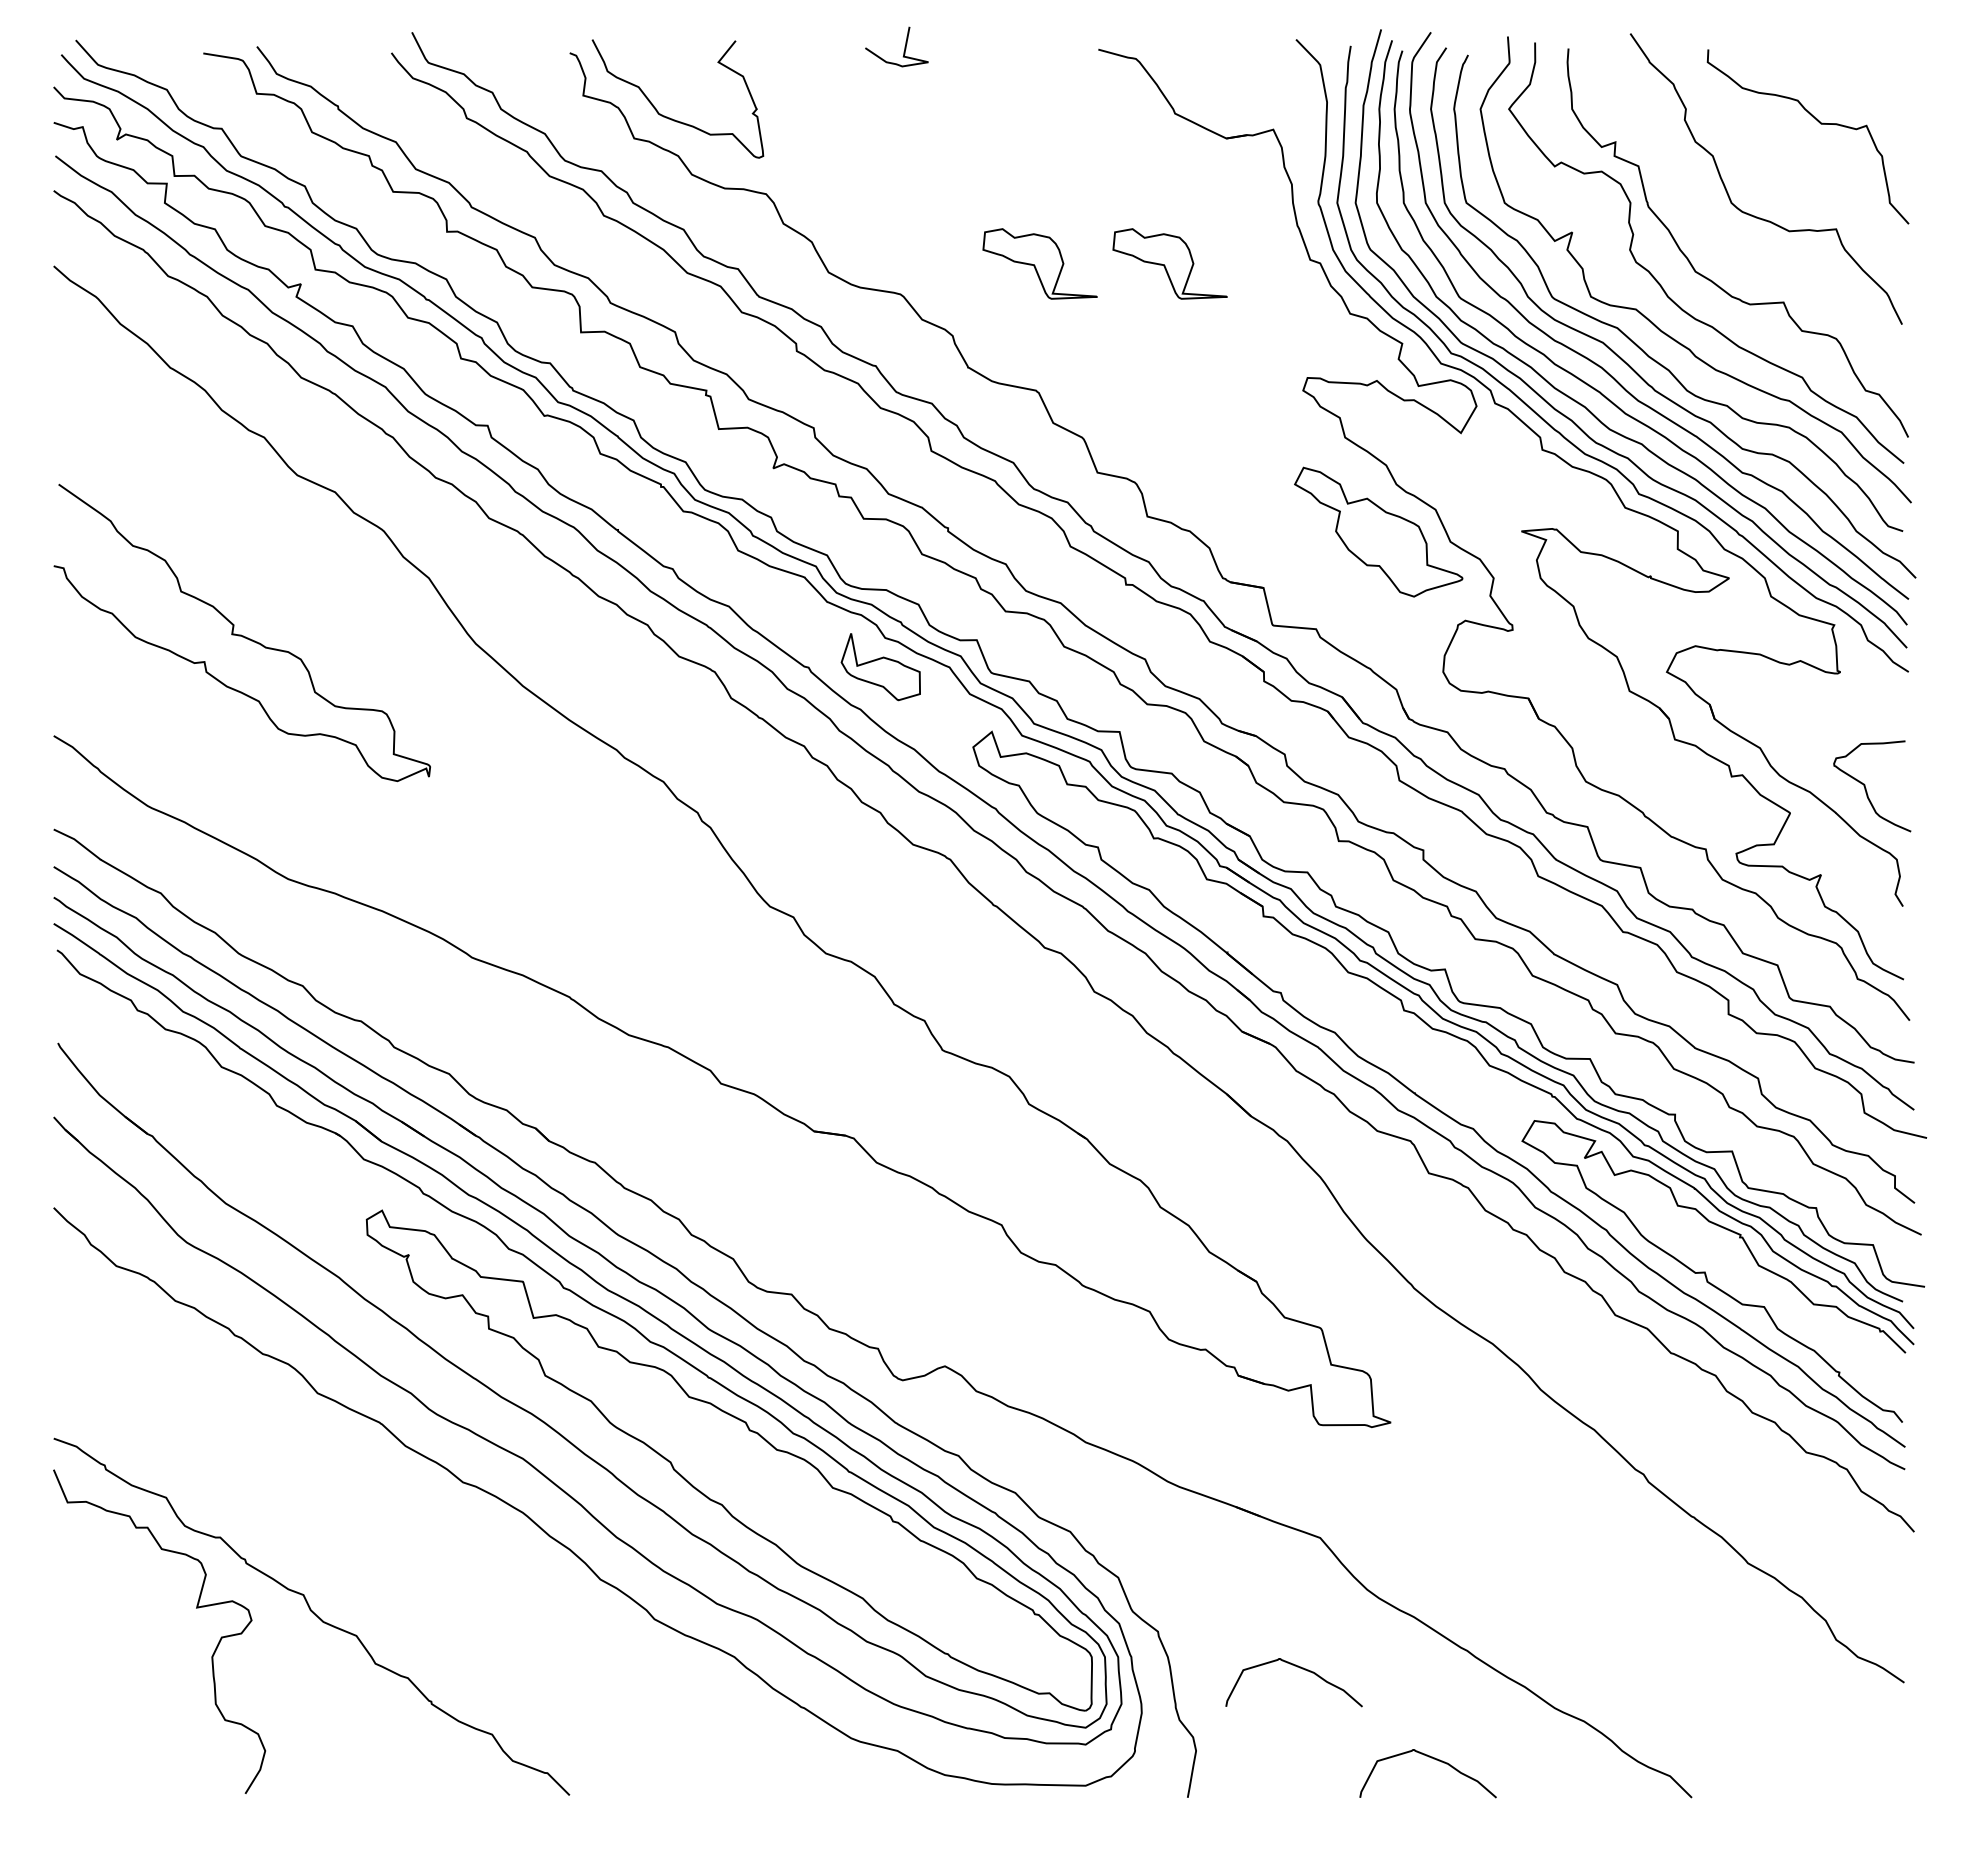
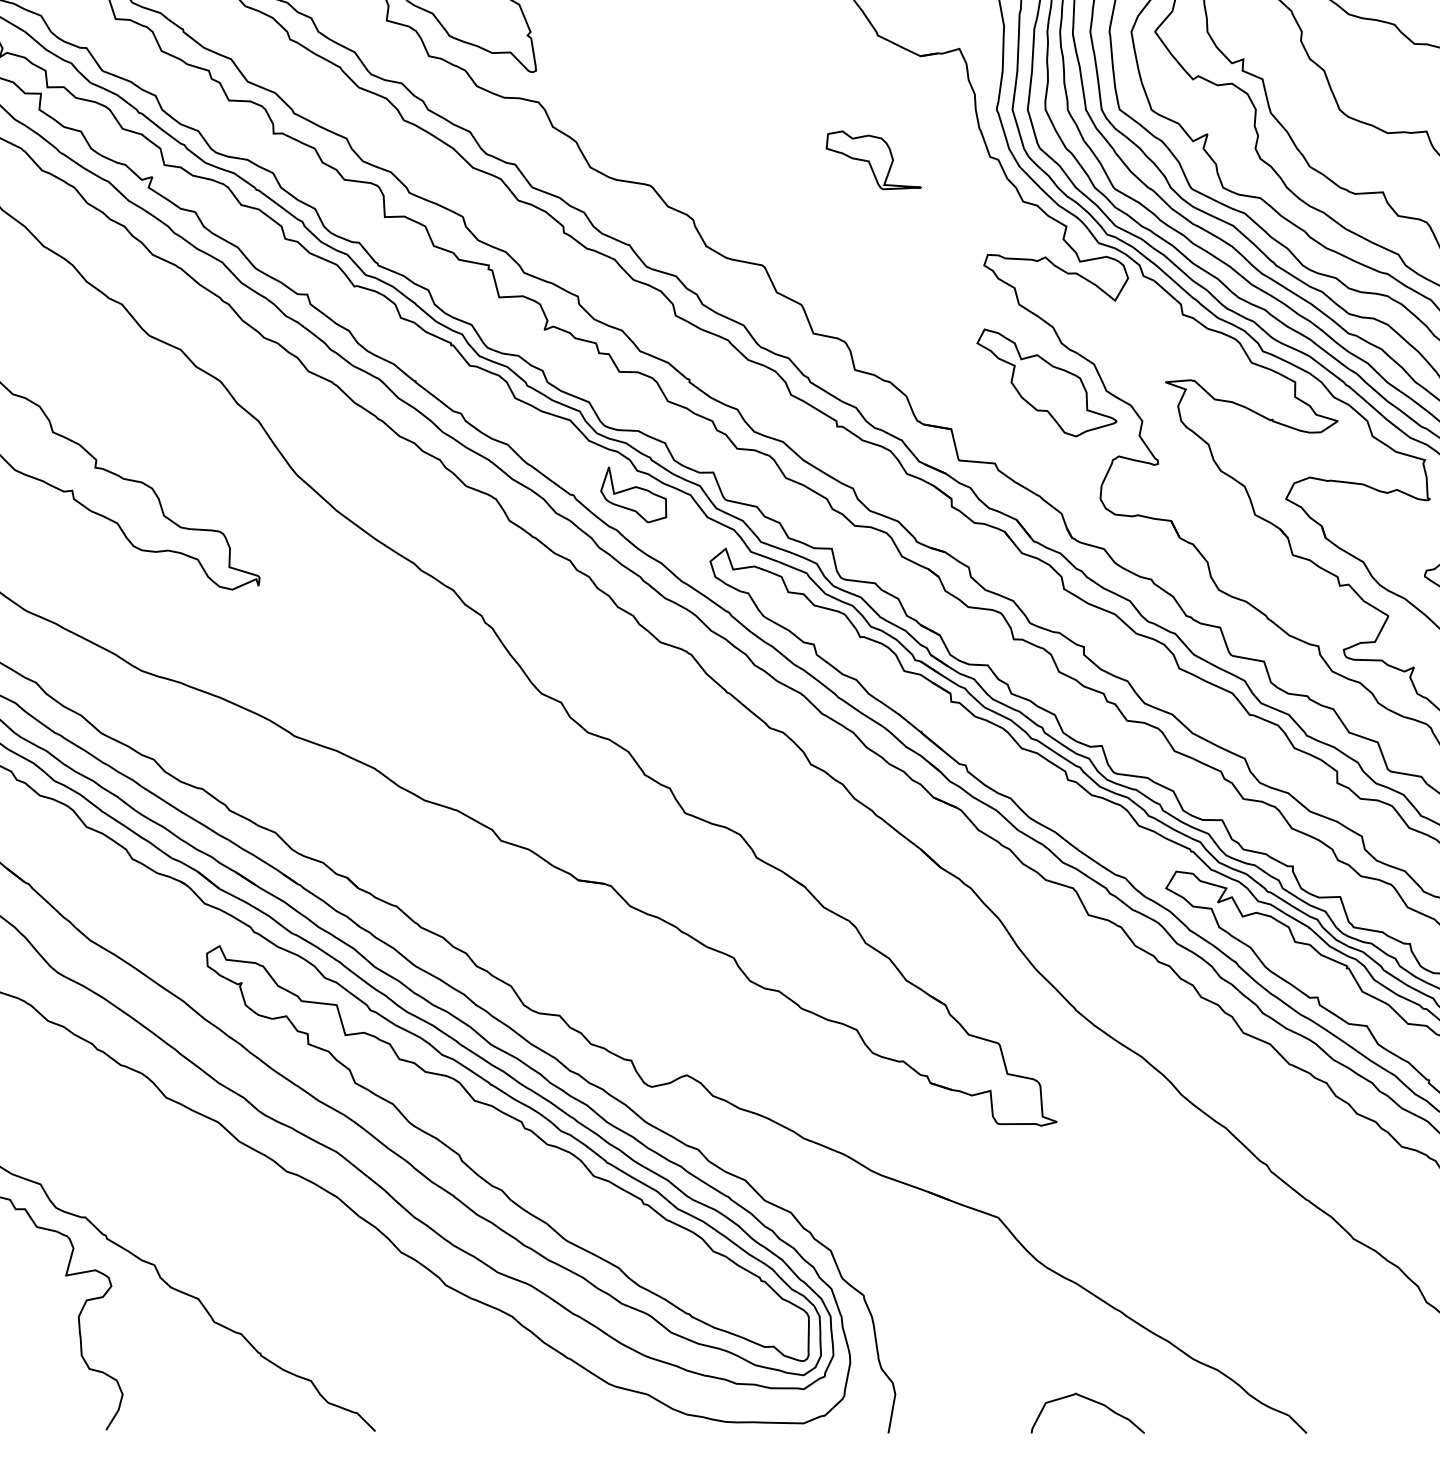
part: (1039, 263) -> (765, 159), removed
curve: (1299, 1668) -> (981, 1326), removed

